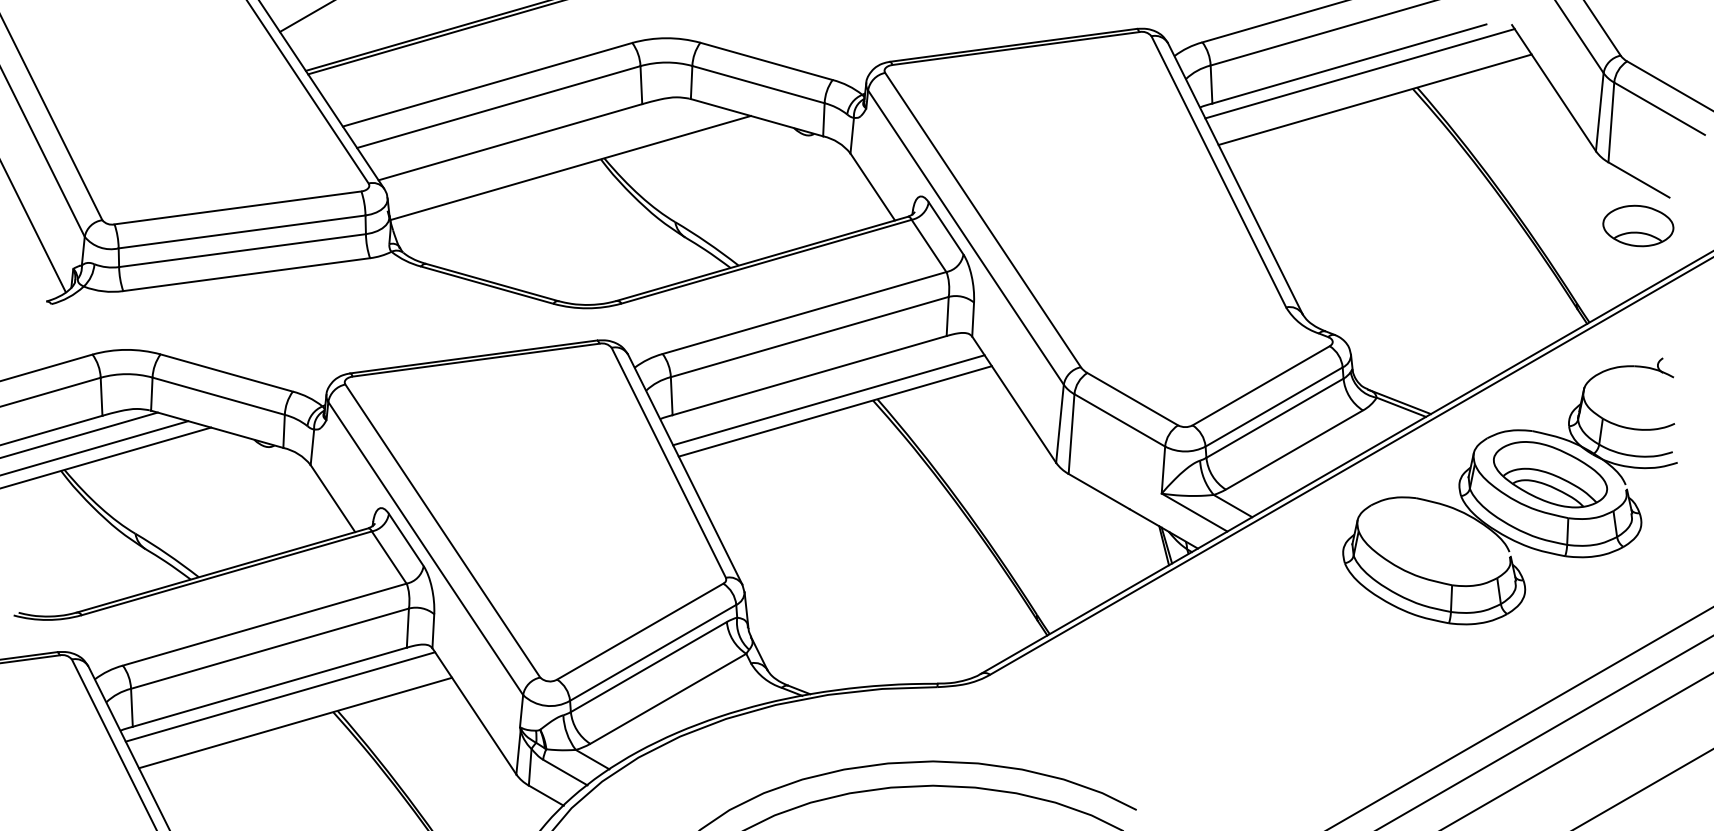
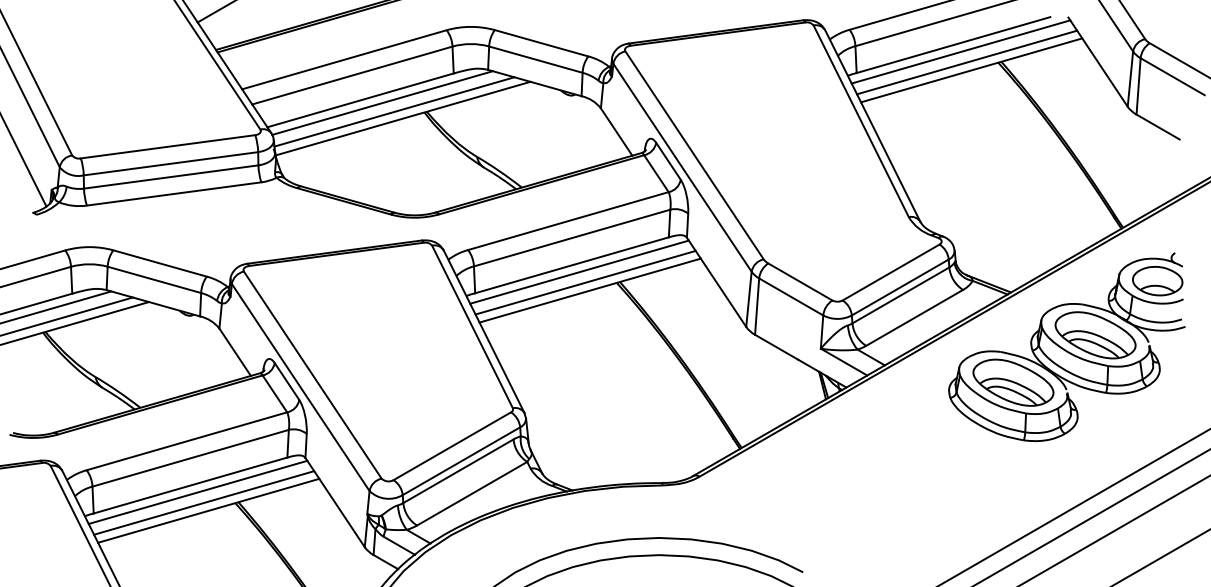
line: (1368, 88) -> (966, 62), added
line: (541, 145) -> (382, 102), added
line: (558, 158) -> (394, 111), added
part: (1638, 225) -> (1157, 280), moved
line: (819, 385) -> (578, 272), added
part: (1433, 541) -> (1012, 382), added
line: (288, 711) -> (203, 502), added

